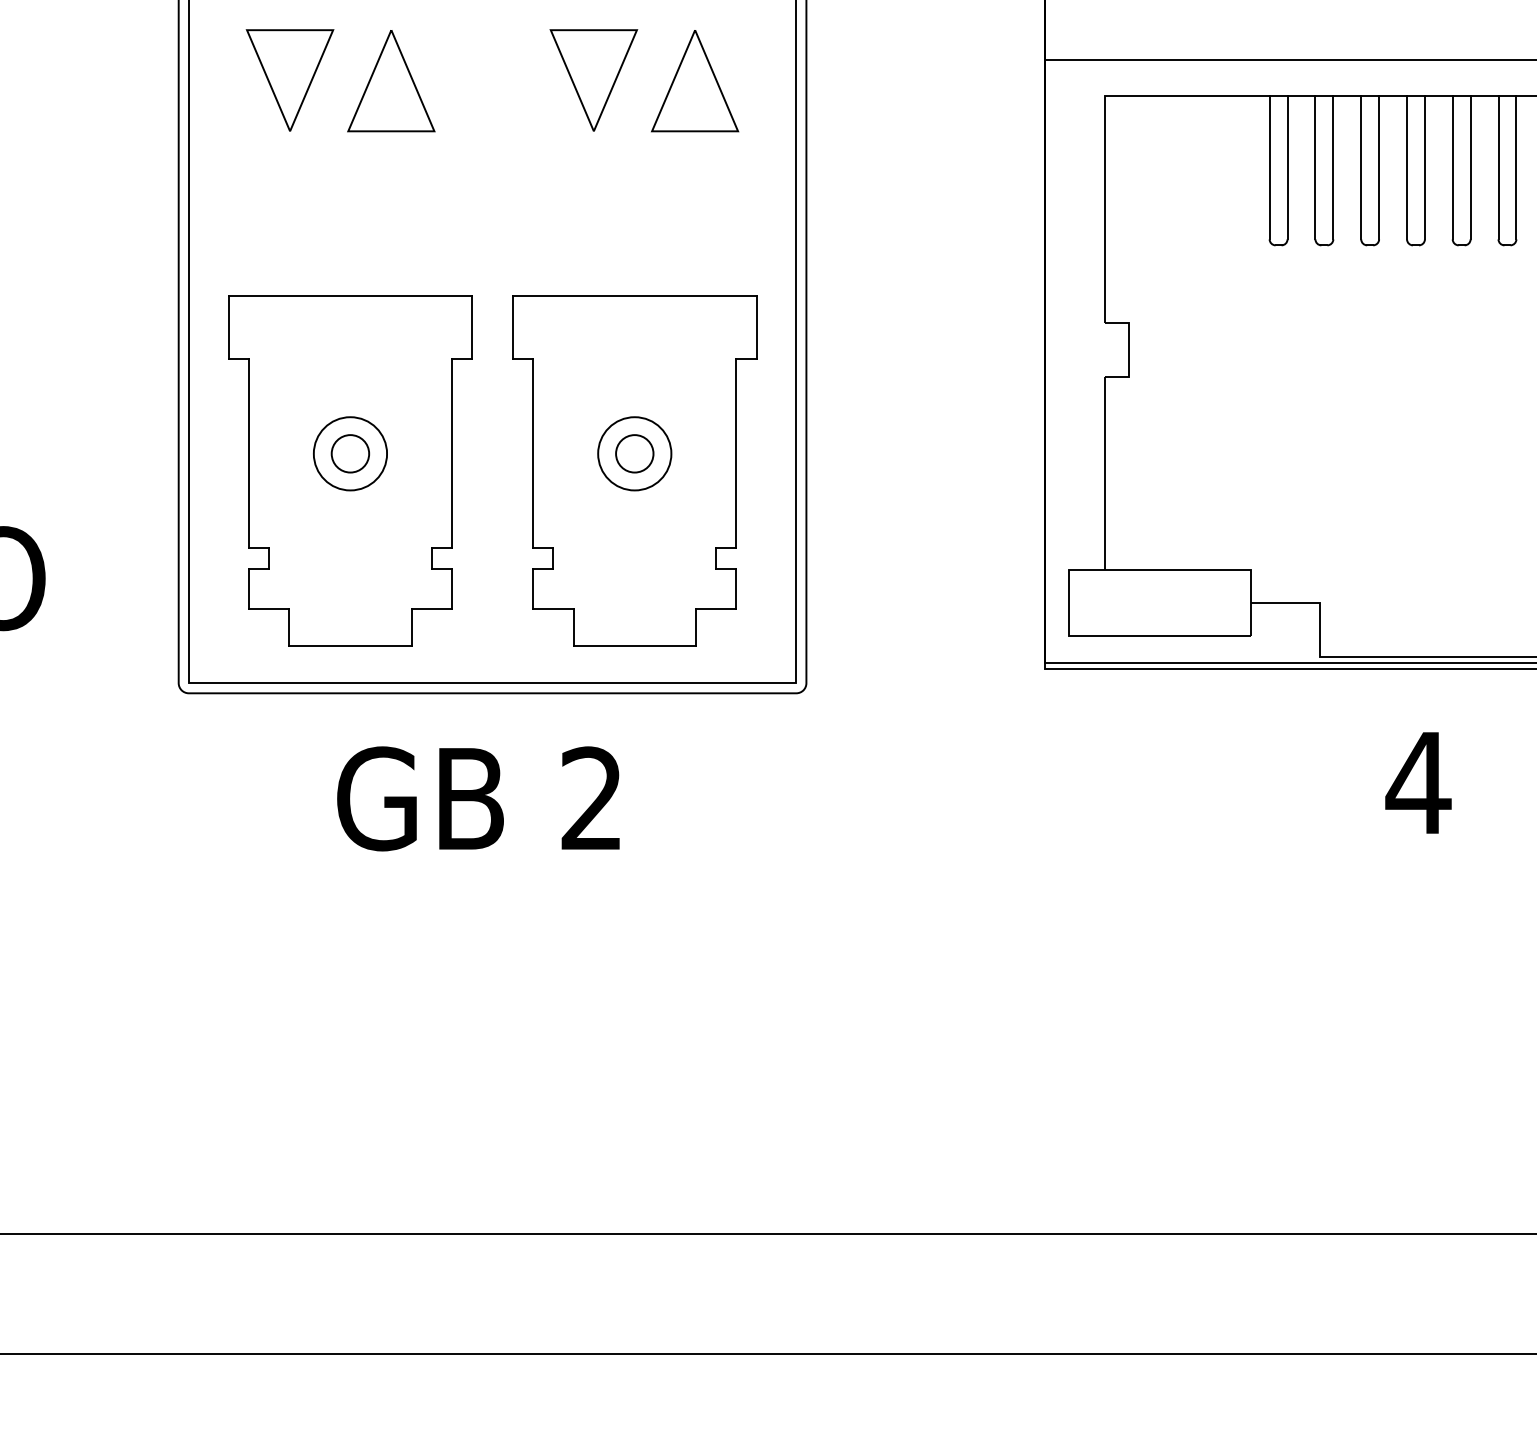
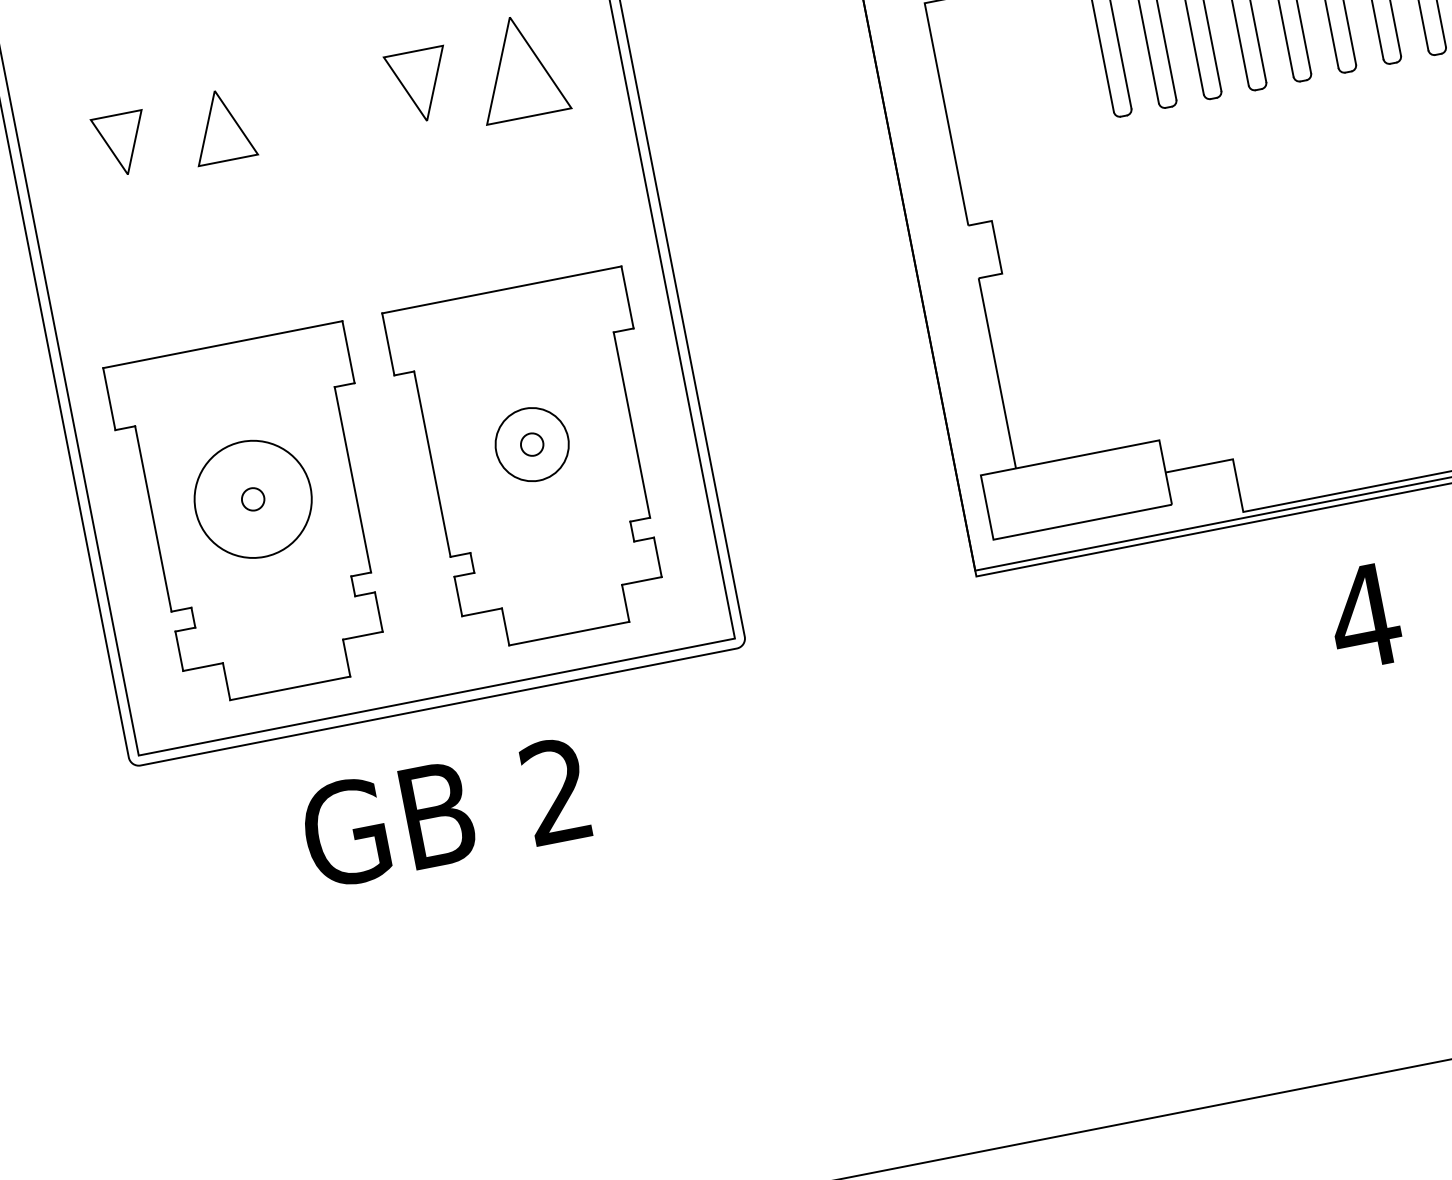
part: (289, 80) -> (121, 144), size x0.6
part: (593, 80) -> (419, 86), size x0.7
part: (391, 81) -> (221, 126), size x0.7
circle: (350, 453) -> (253, 499), size x0.6
circle: (350, 453) -> (253, 499), size x1.6
circle: (634, 453) -> (531, 444), size x0.6

